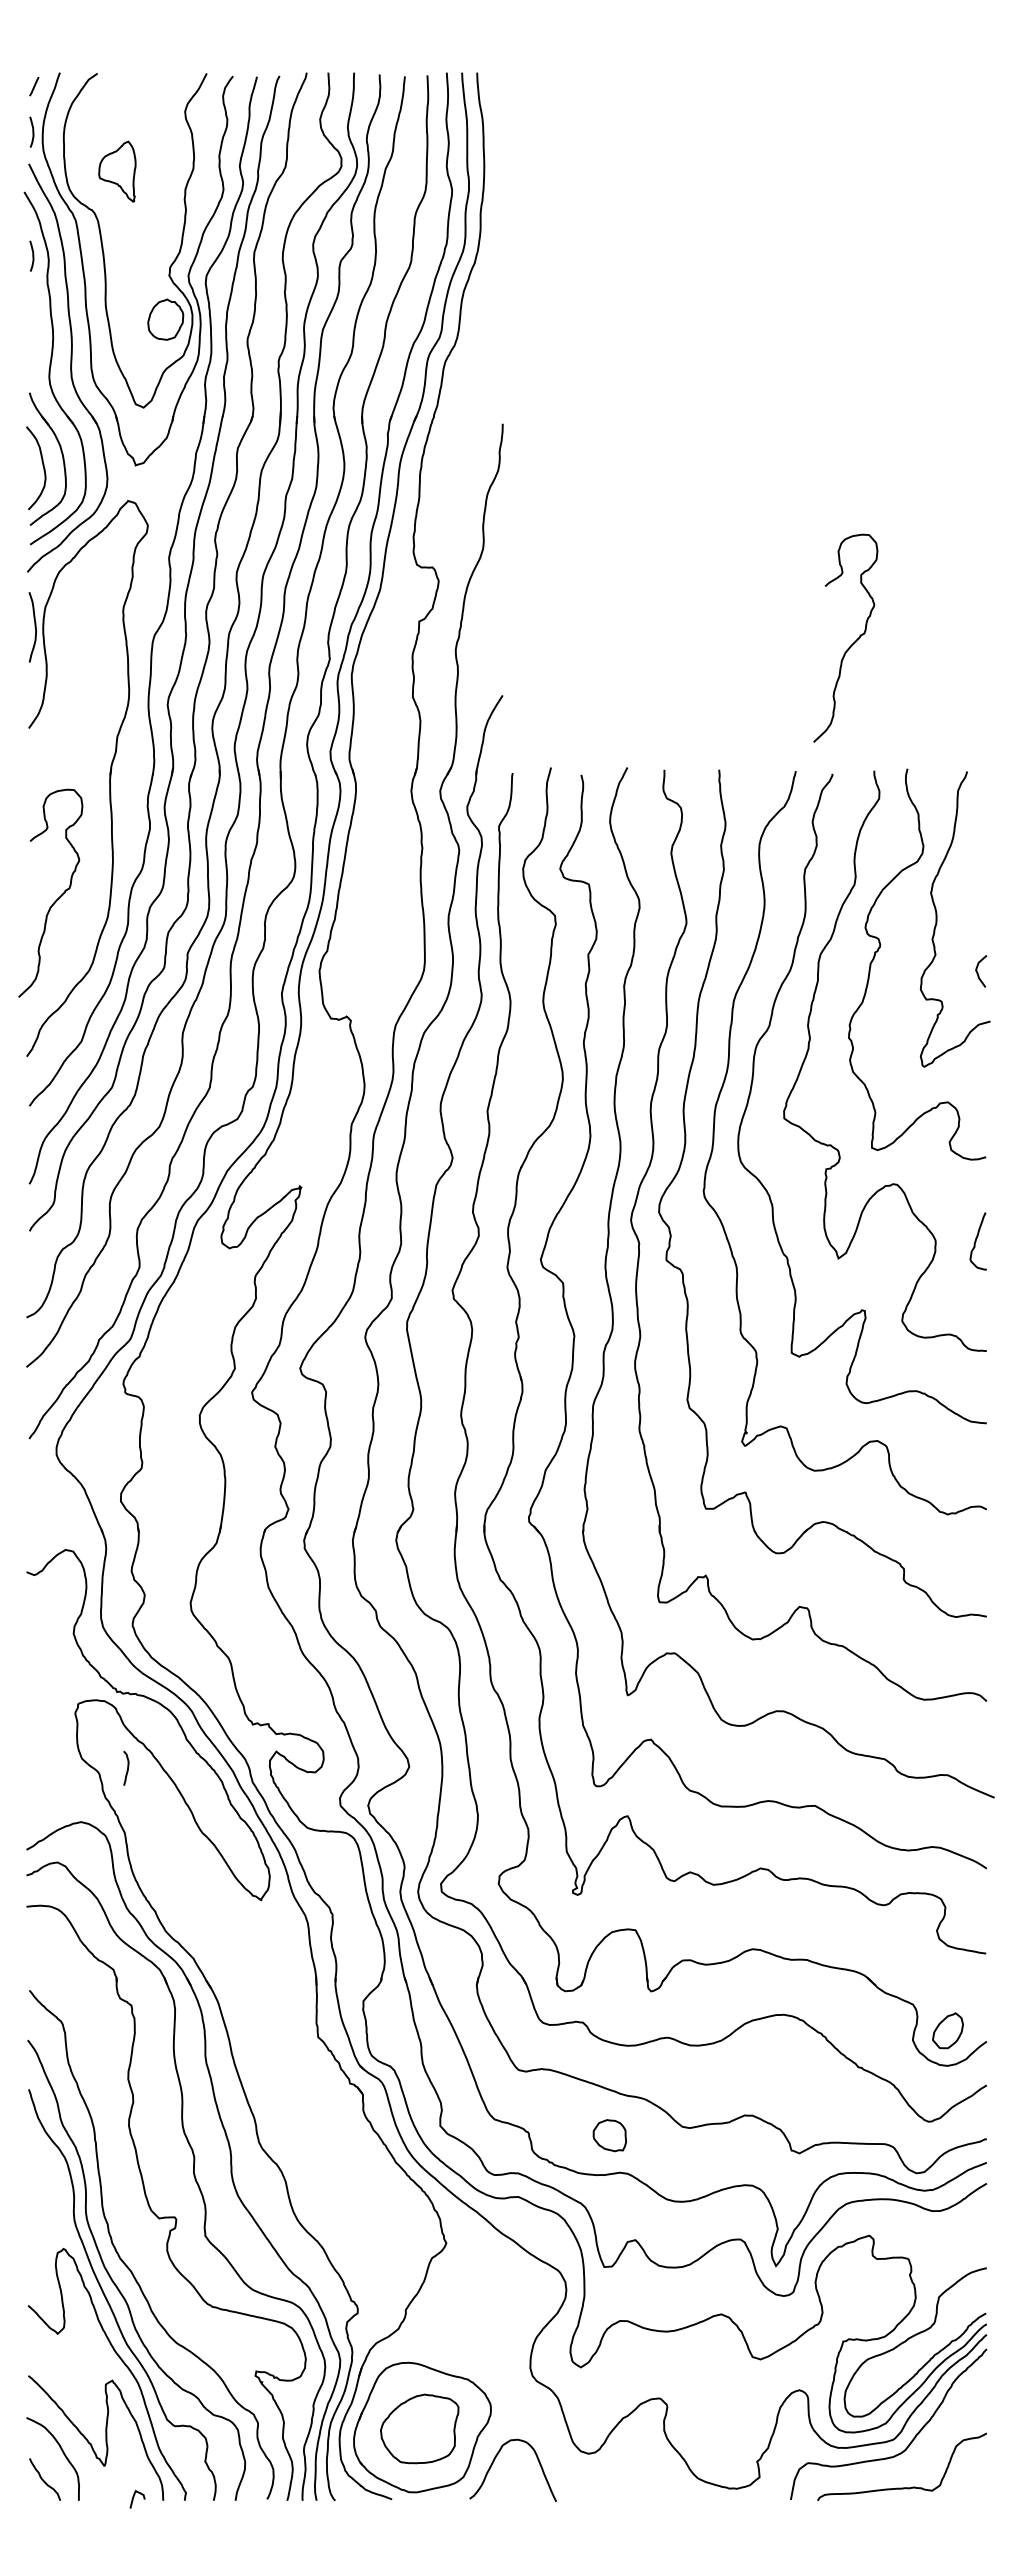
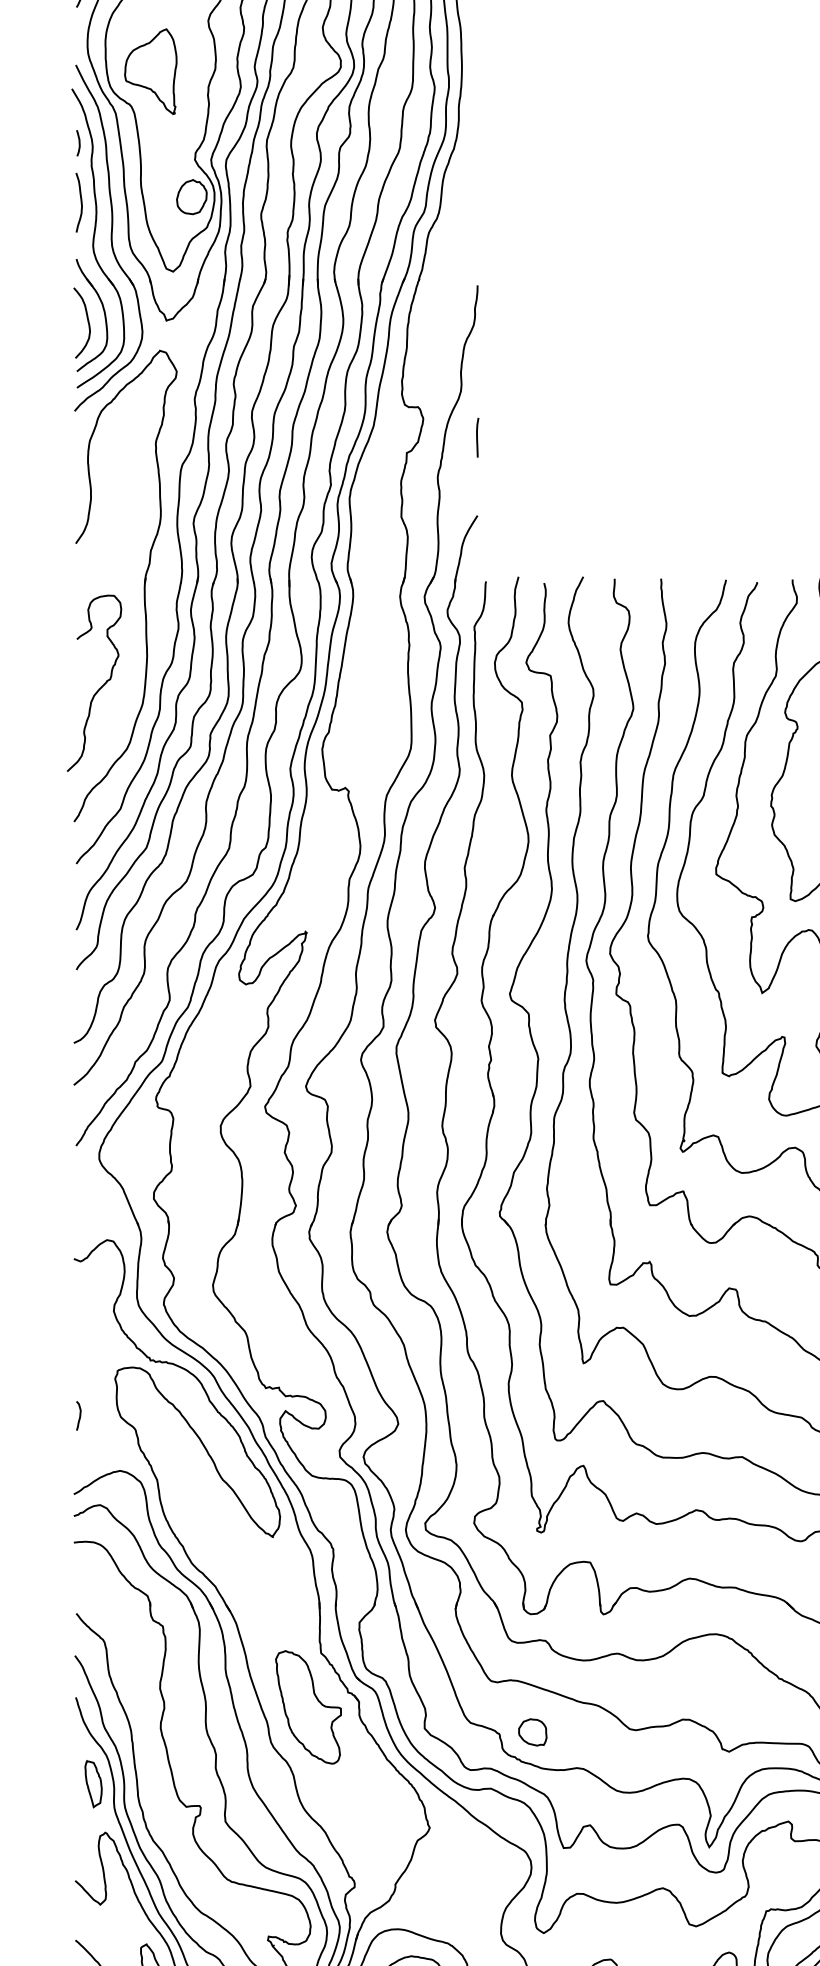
curve: (32, 131) -> (78, 37), removed
part: (117, 171) -> (150, 71), size x1.67
line: (502, 603) -> (477, 437), added
curve: (34, 627) -> (80, 202), moved
curve: (852, 643) -> (774, 471), removed
curve: (127, 1767) -> (79, 1415), moved
part: (303, 2100) -> (308, 1706), added
part: (609, 2135) -> (532, 1732), moved
part: (49, 2191) -> (93, 1784), added

